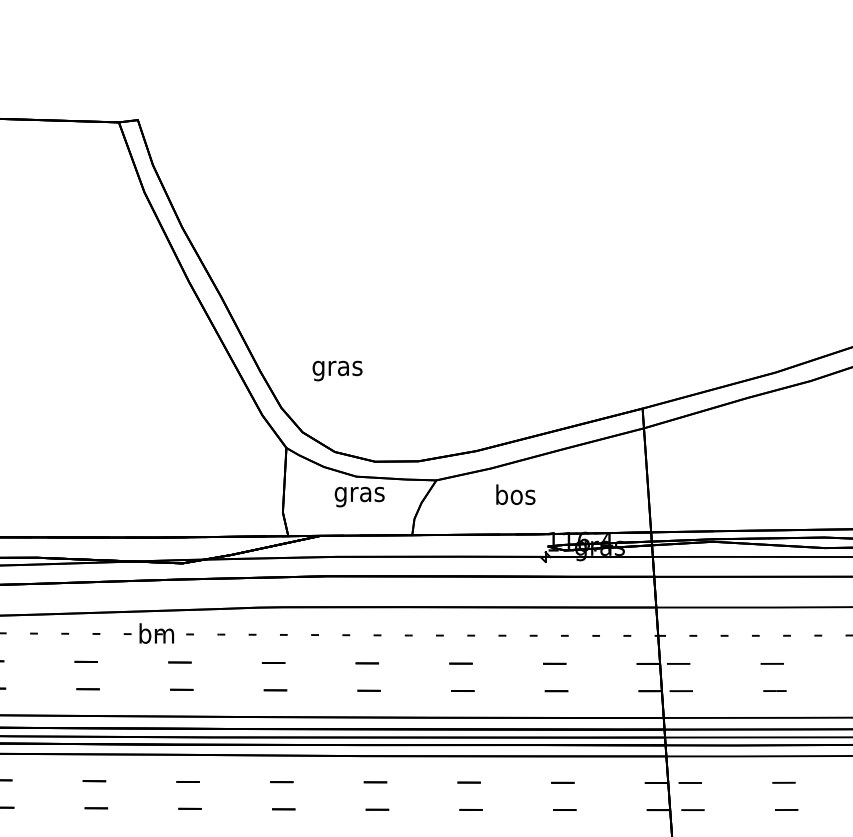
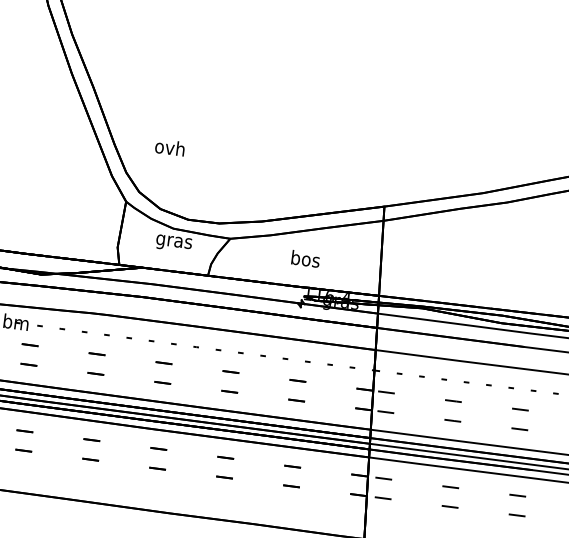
text: (337, 368) -> (170, 149), gras -> ovh
text: (515, 494) -> (305, 258), moved

